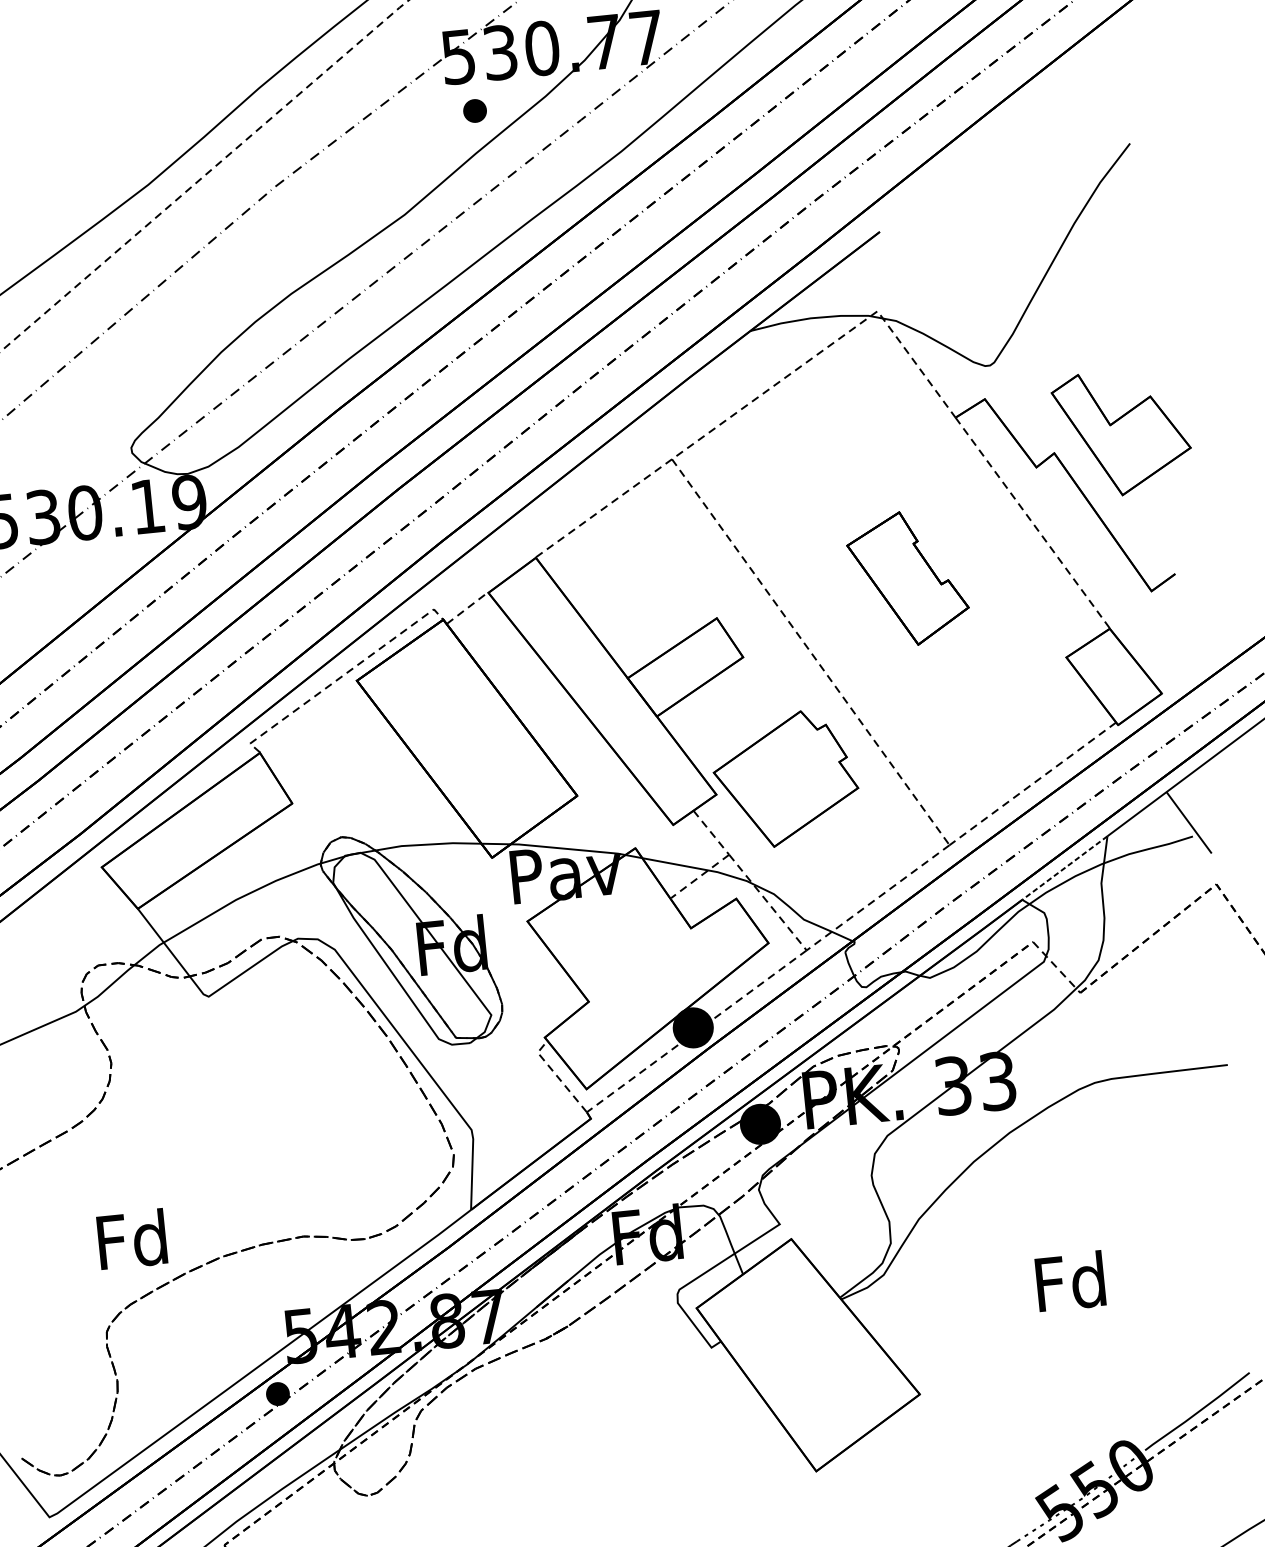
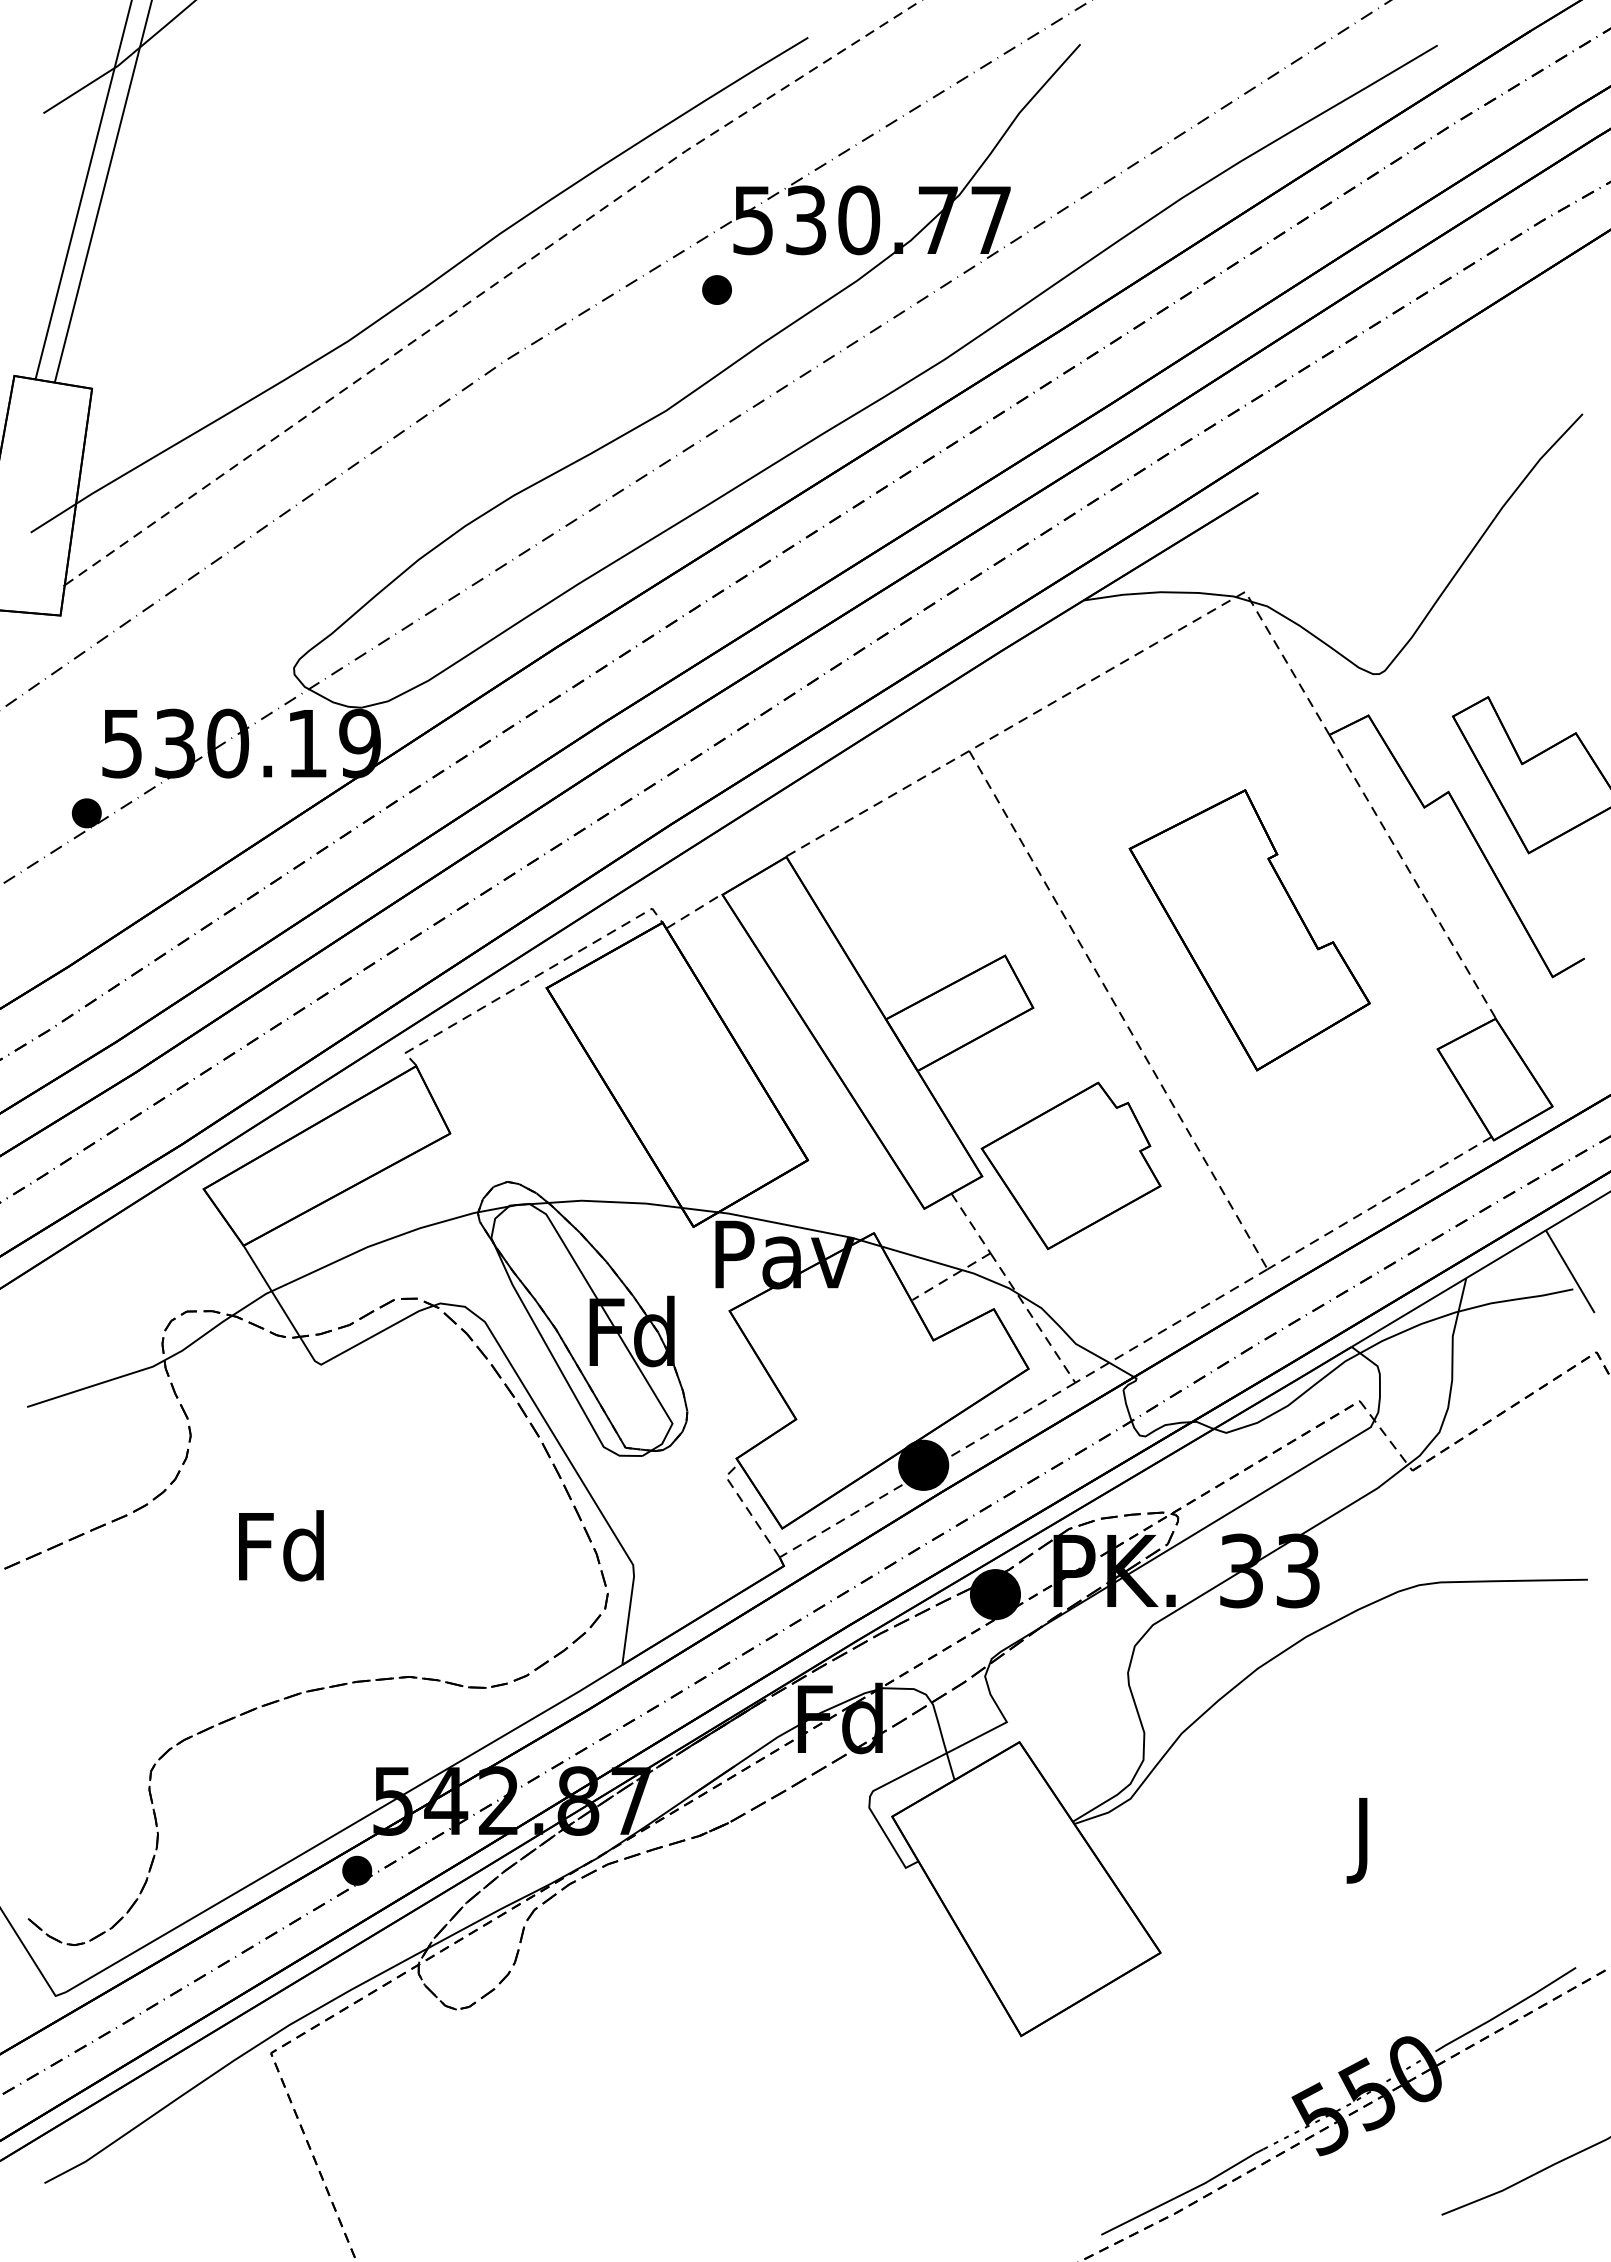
part: (474, 110) -> (716, 289), moved
part: (908, 578) -> (1249, 930), size x1.67
line: (1065, 867) -> (1409, 1312), dashed -> solid
text: (132, 1239) -> (281, 1545), moved
text: (1071, 1288) -> (1363, 1839), Fd -> J

